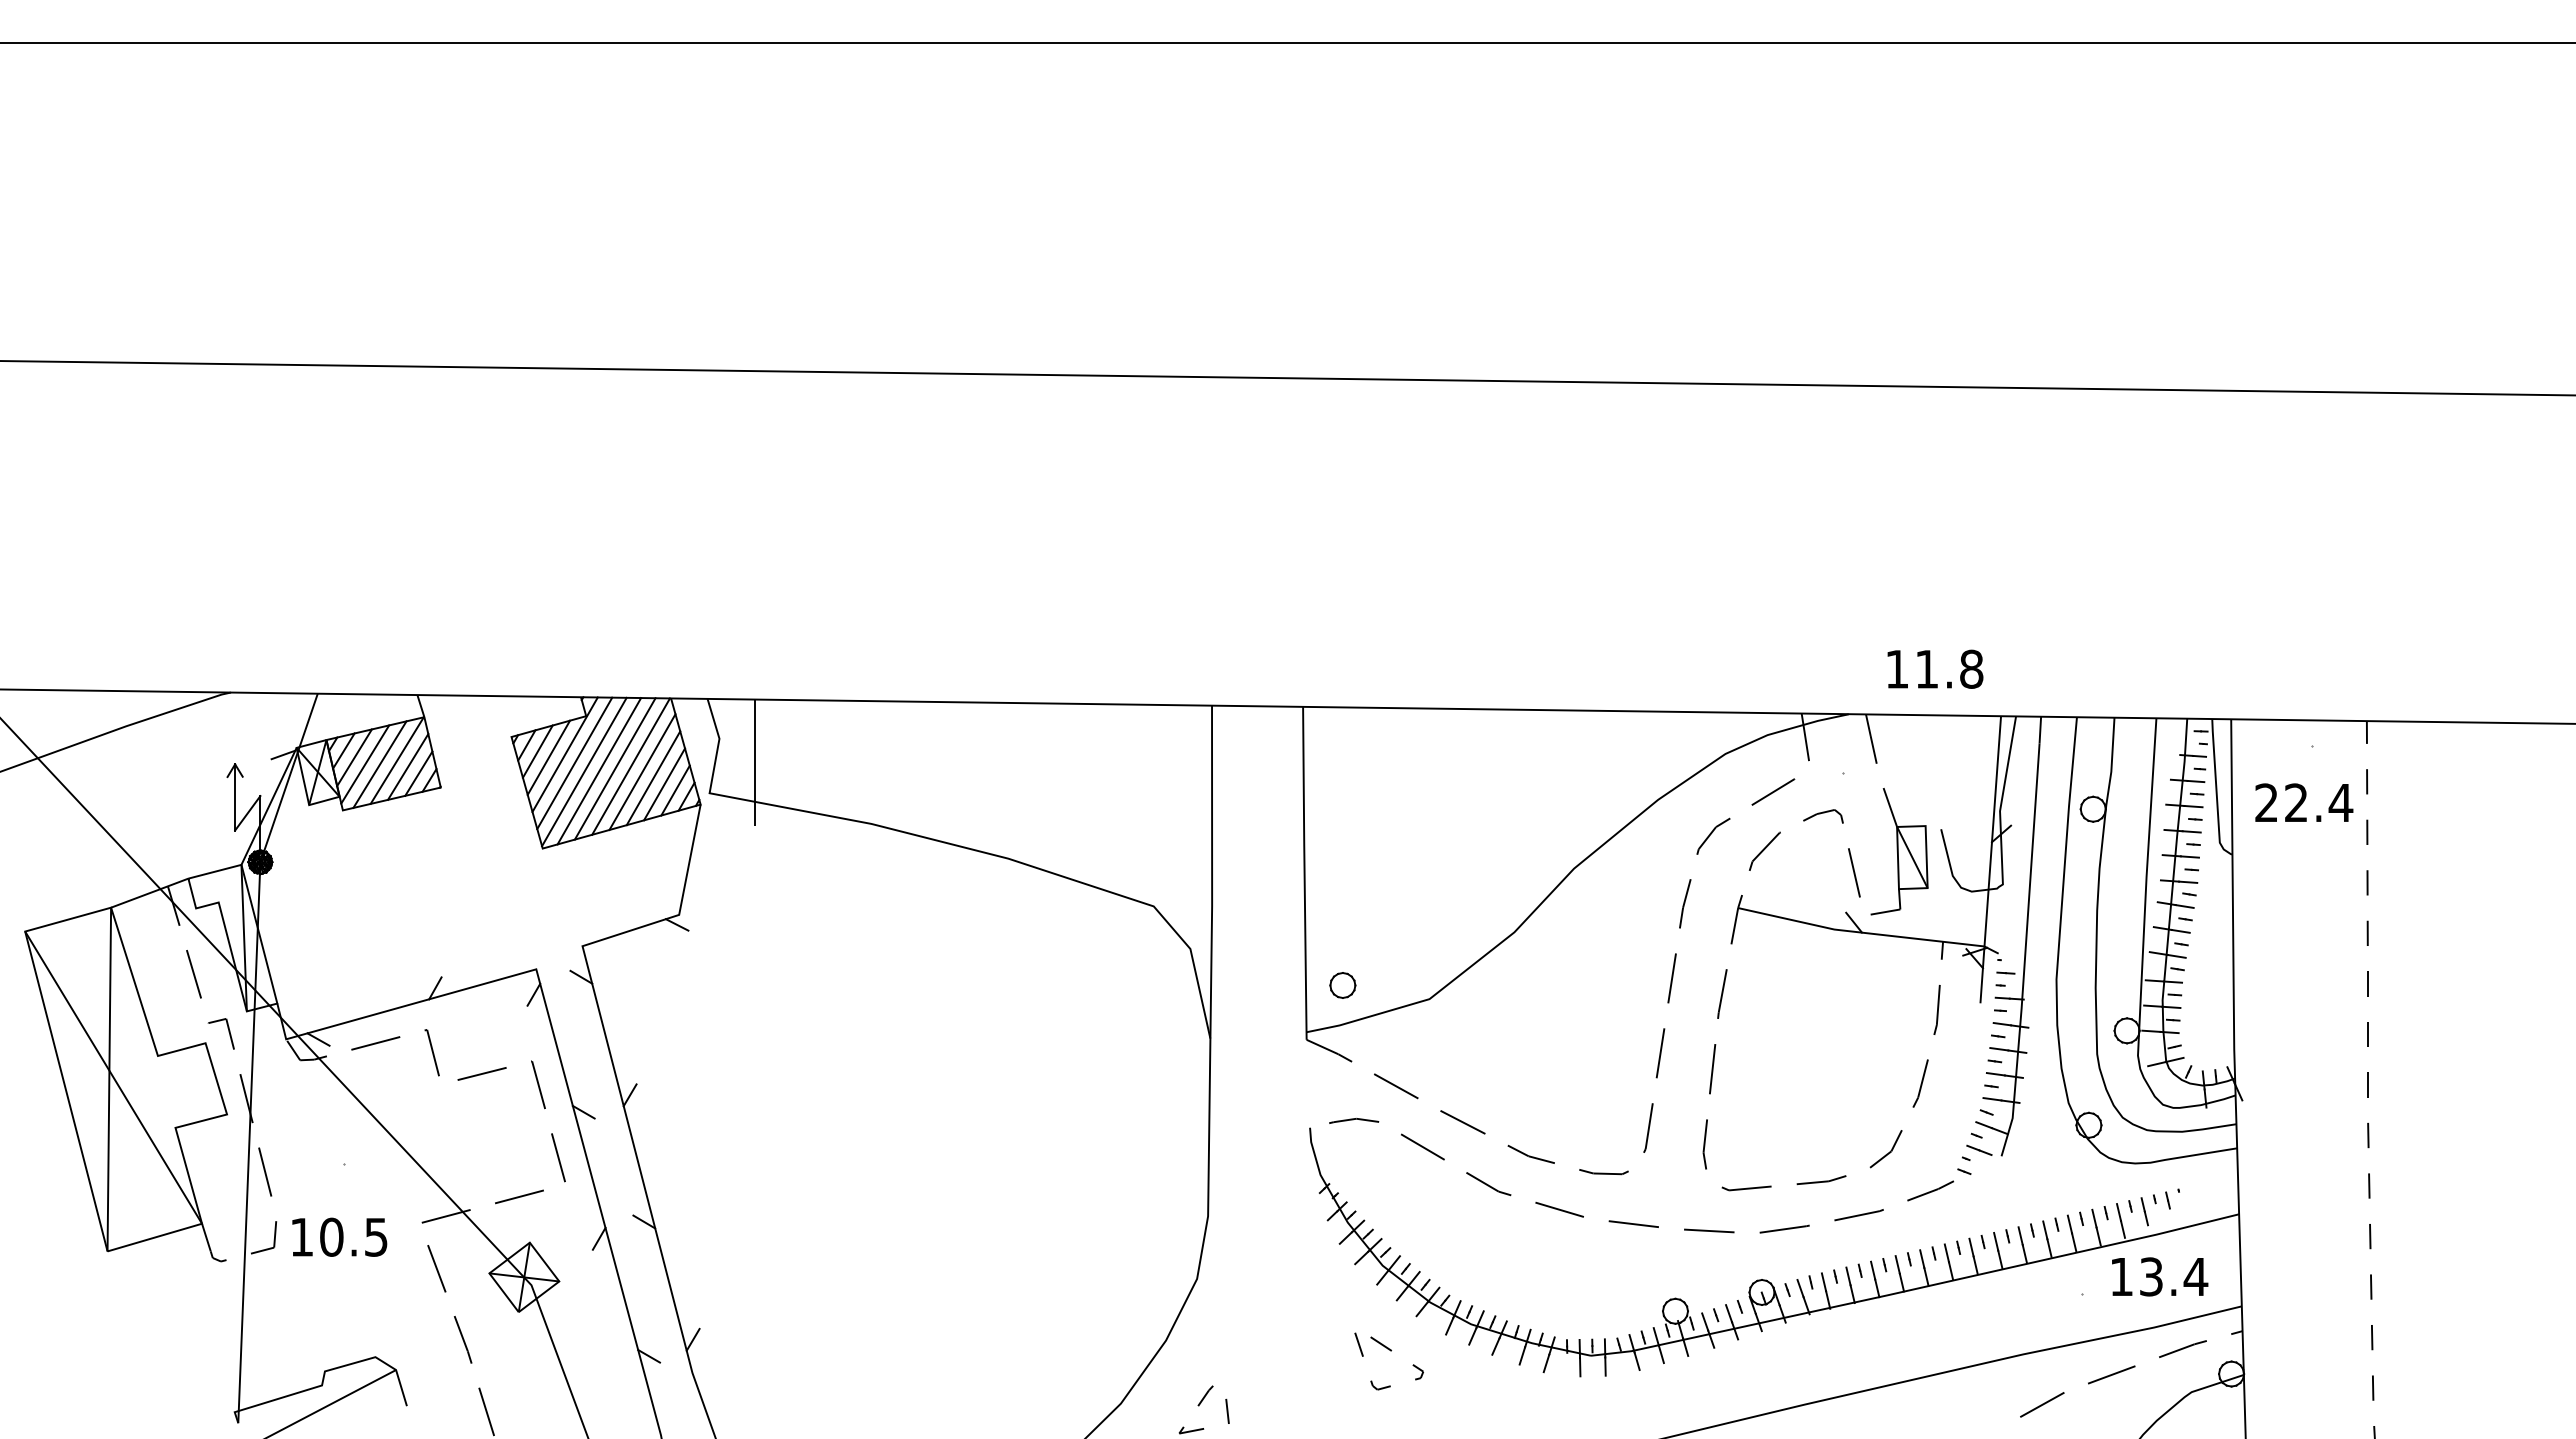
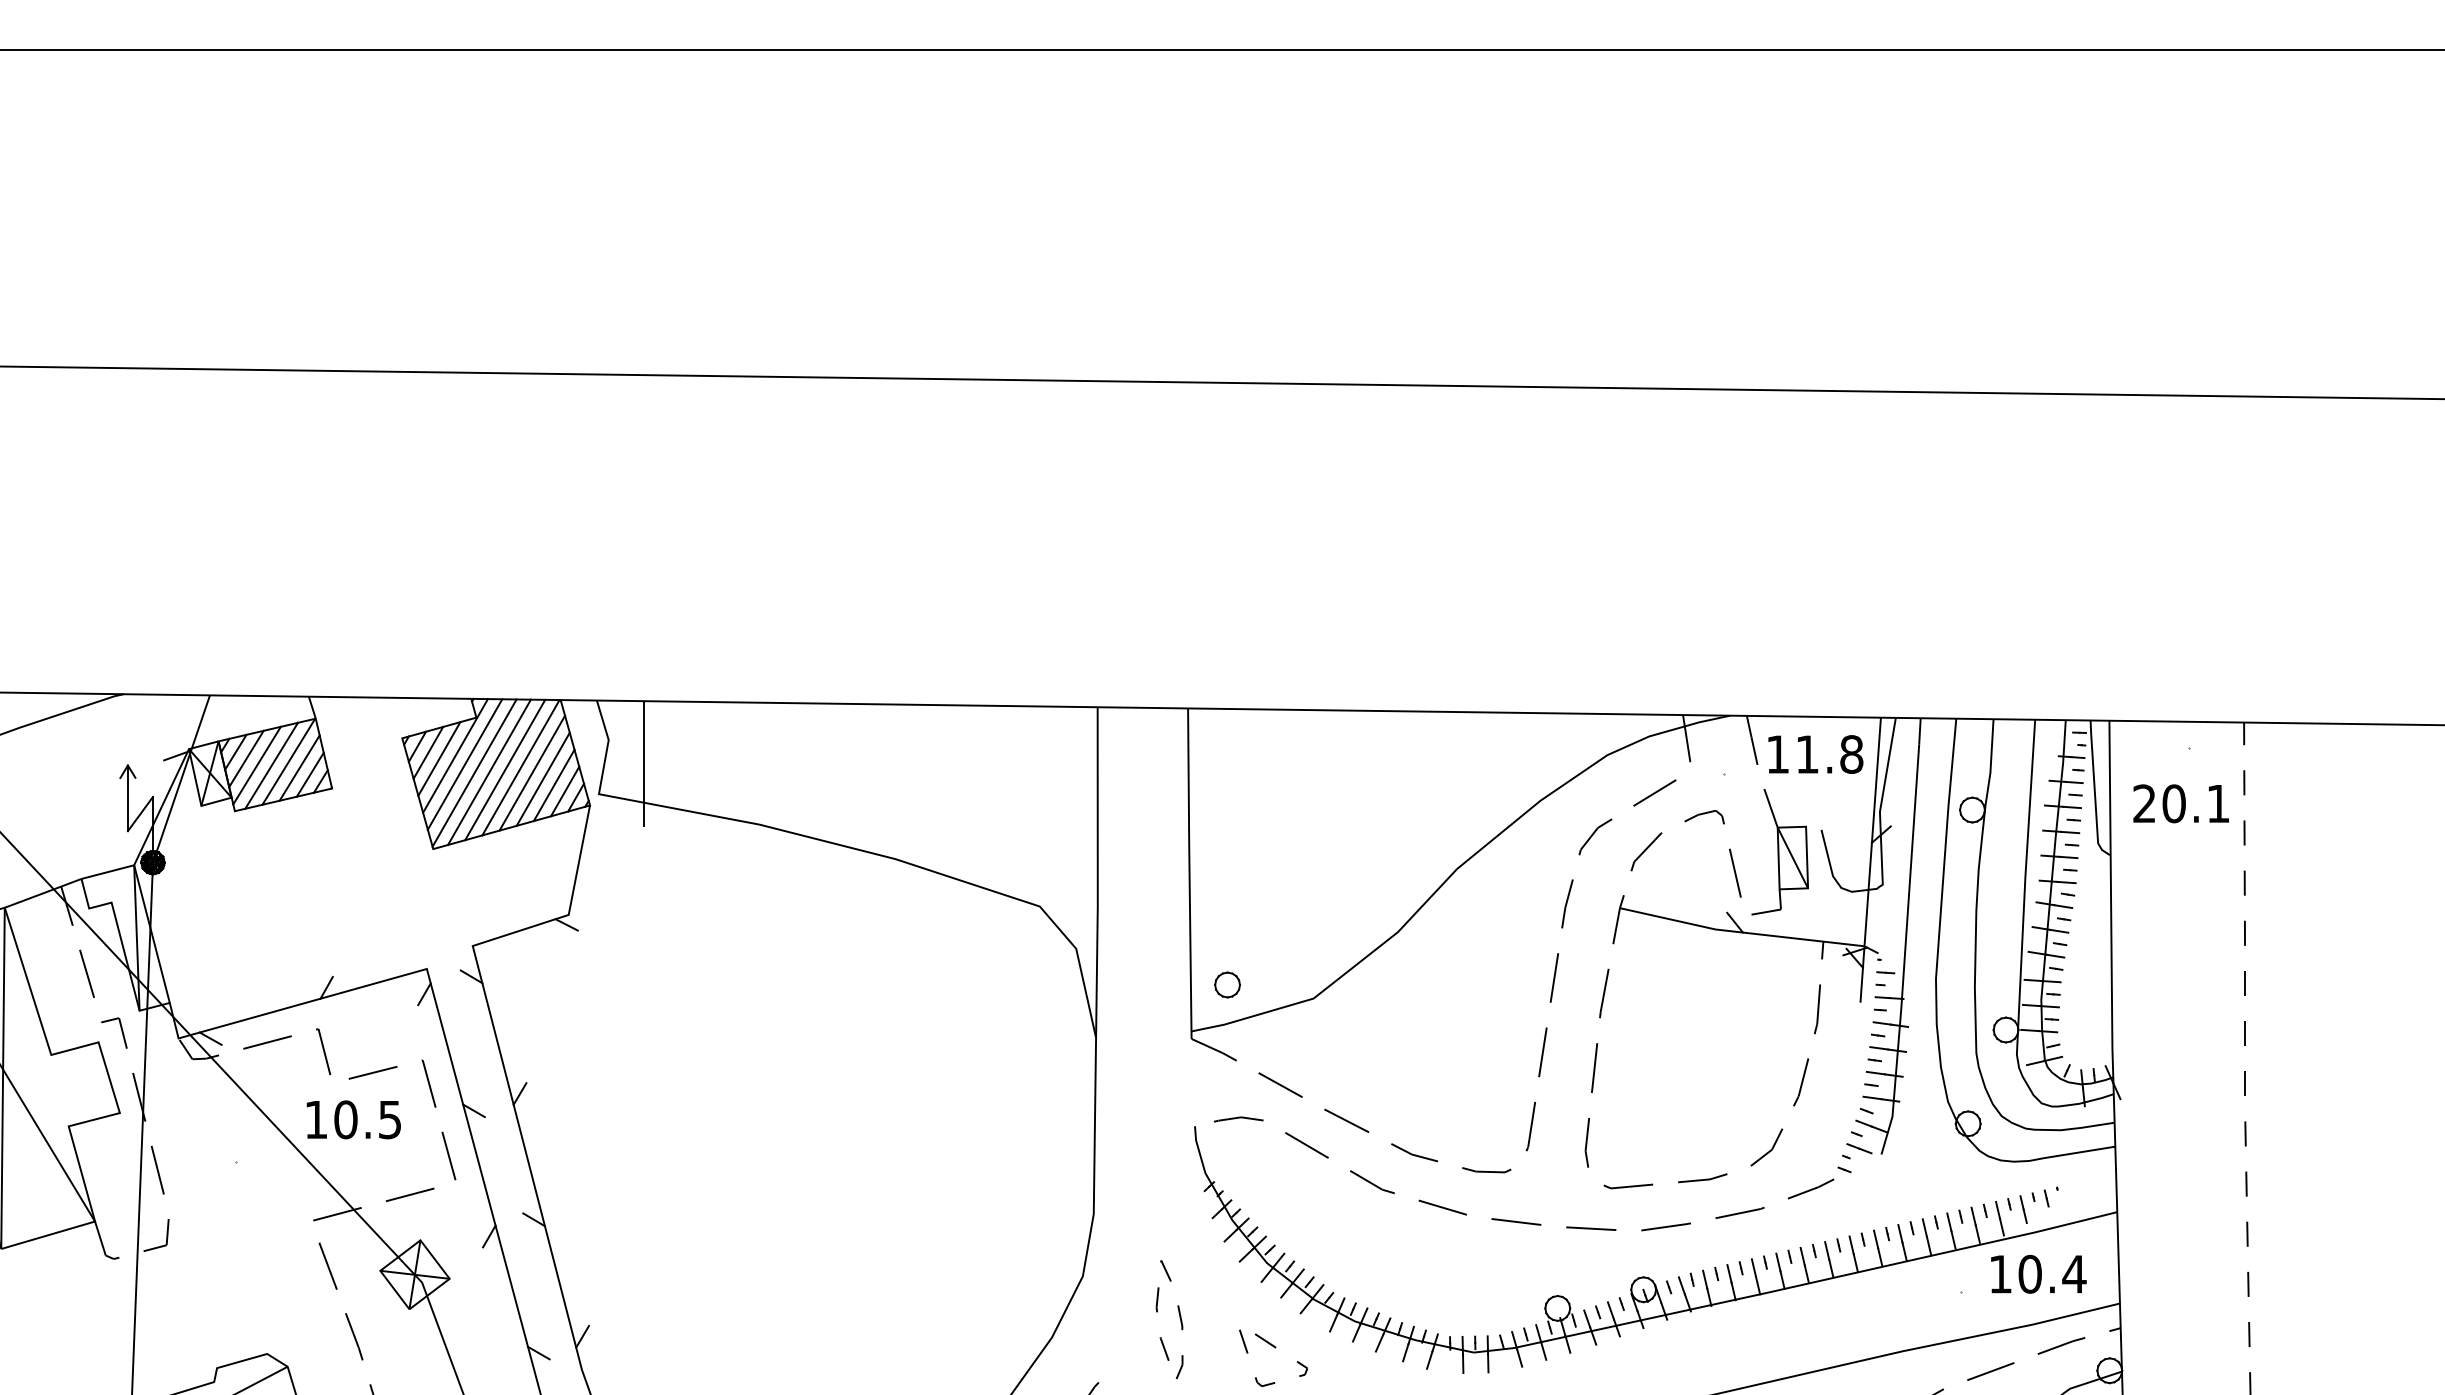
text: (1935, 668) -> (1815, 753), moved
text: (2318, 802) -> (2196, 803), 22.4 -> 20.1
text: (339, 1236) -> (353, 1119), moved
text: (2151, 1276) -> (2030, 1273), 13.4 -> 10.4
part: (1294, 1321) -> (1179, 1318), added

